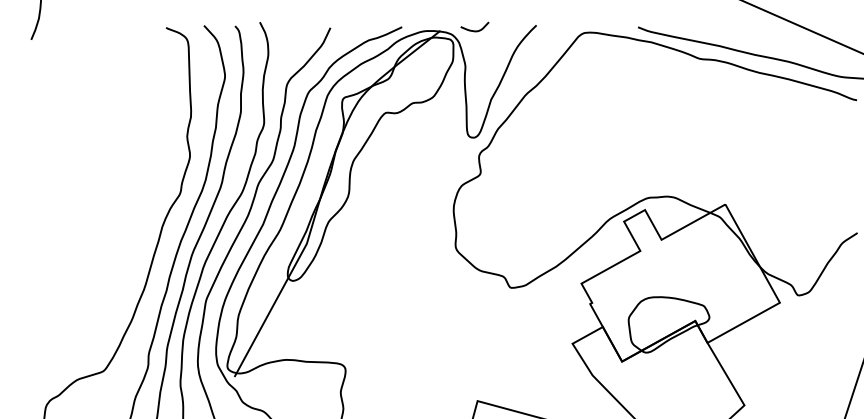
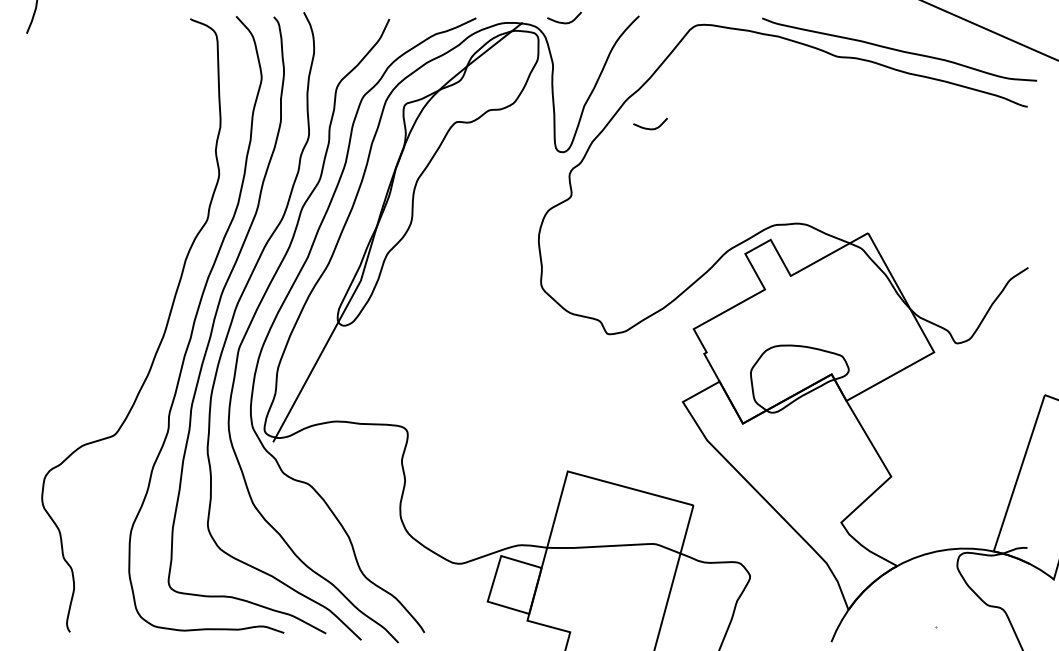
curve: (545, 118) -> (650, 128), added

